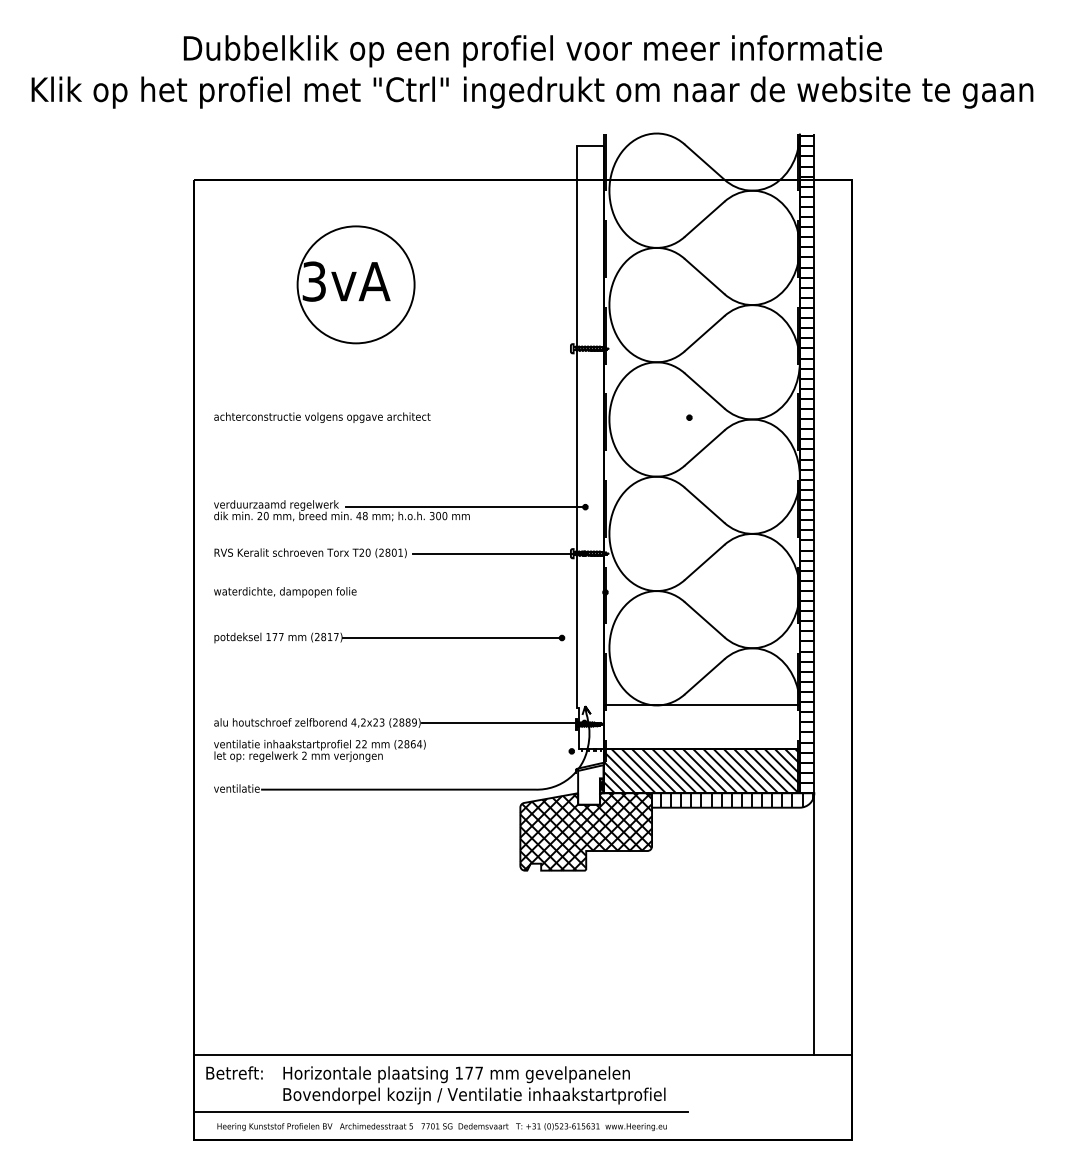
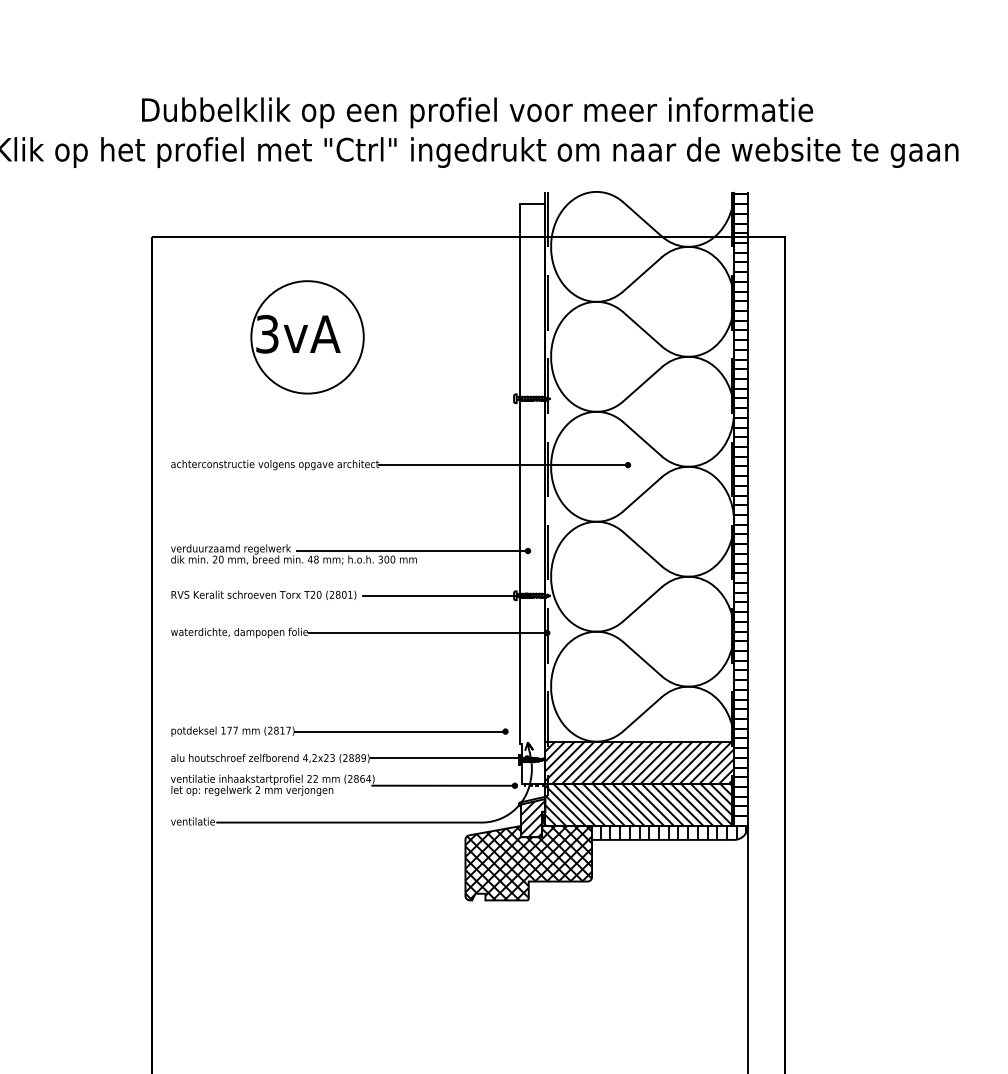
line: (559, 417) -> (503, 464), added
line: (481, 592) -> (428, 633), added
part: (389, 637) -> (339, 731), moved
hatch: (701, 727) -> (639, 762), added
line: (497, 751) -> (443, 785), added
hatch: (590, 785) -> (532, 818), added

